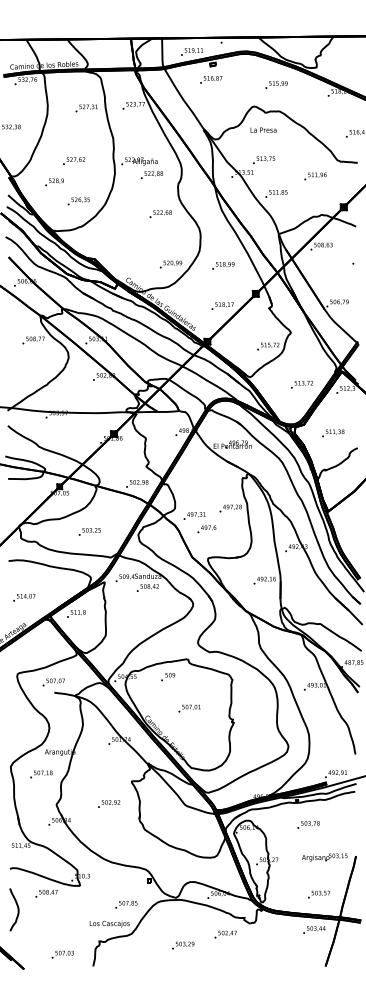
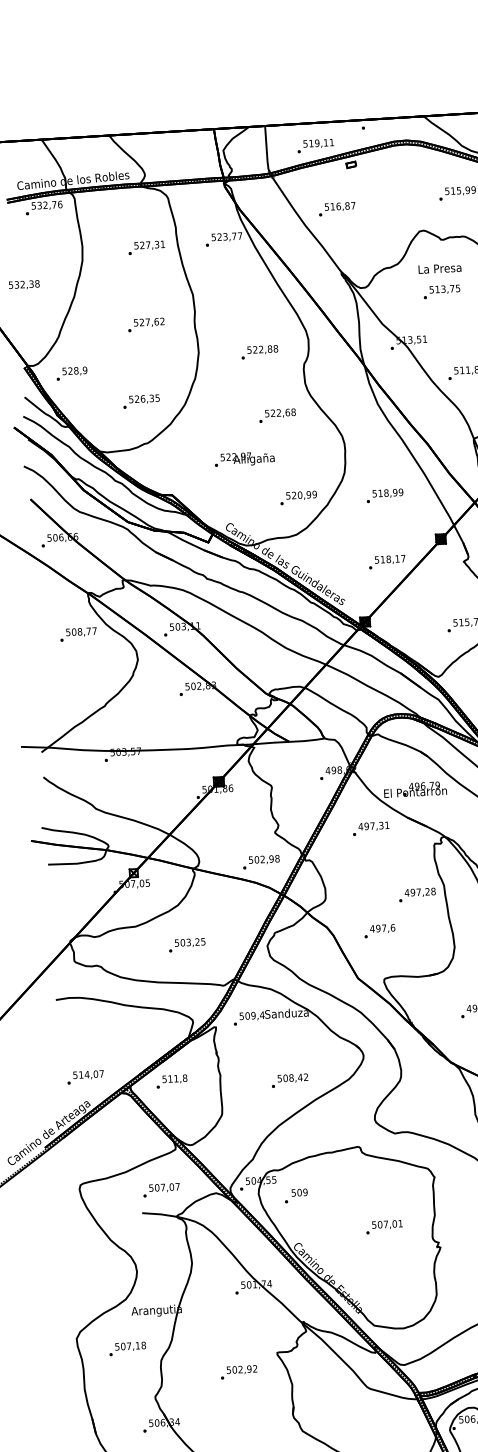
text: (211, 79) -> (337, 208), moved
text: (264, 159) -> (442, 290), moved
text: (74, 160) -> (146, 323), moved
text: (139, 161) -> (244, 459), moved
text: (54, 182) -> (71, 373), moved
text: (194, 515) -> (370, 827), moved
text: (147, 587) -> (289, 1079), moved
text: (24, 597) -> (85, 1076), moved
text: (168, 677) -> (296, 1196), moved
text: (53, 682) -> (161, 1190), moved
text: (189, 708) -> (384, 1226), moved
text: (109, 803) -> (239, 1371), moved

